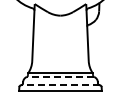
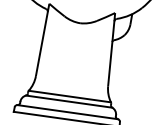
line: (60, 77) -> (69, 102), dashed -> solid
line: (59, 85) -> (66, 112), dashed -> solid

